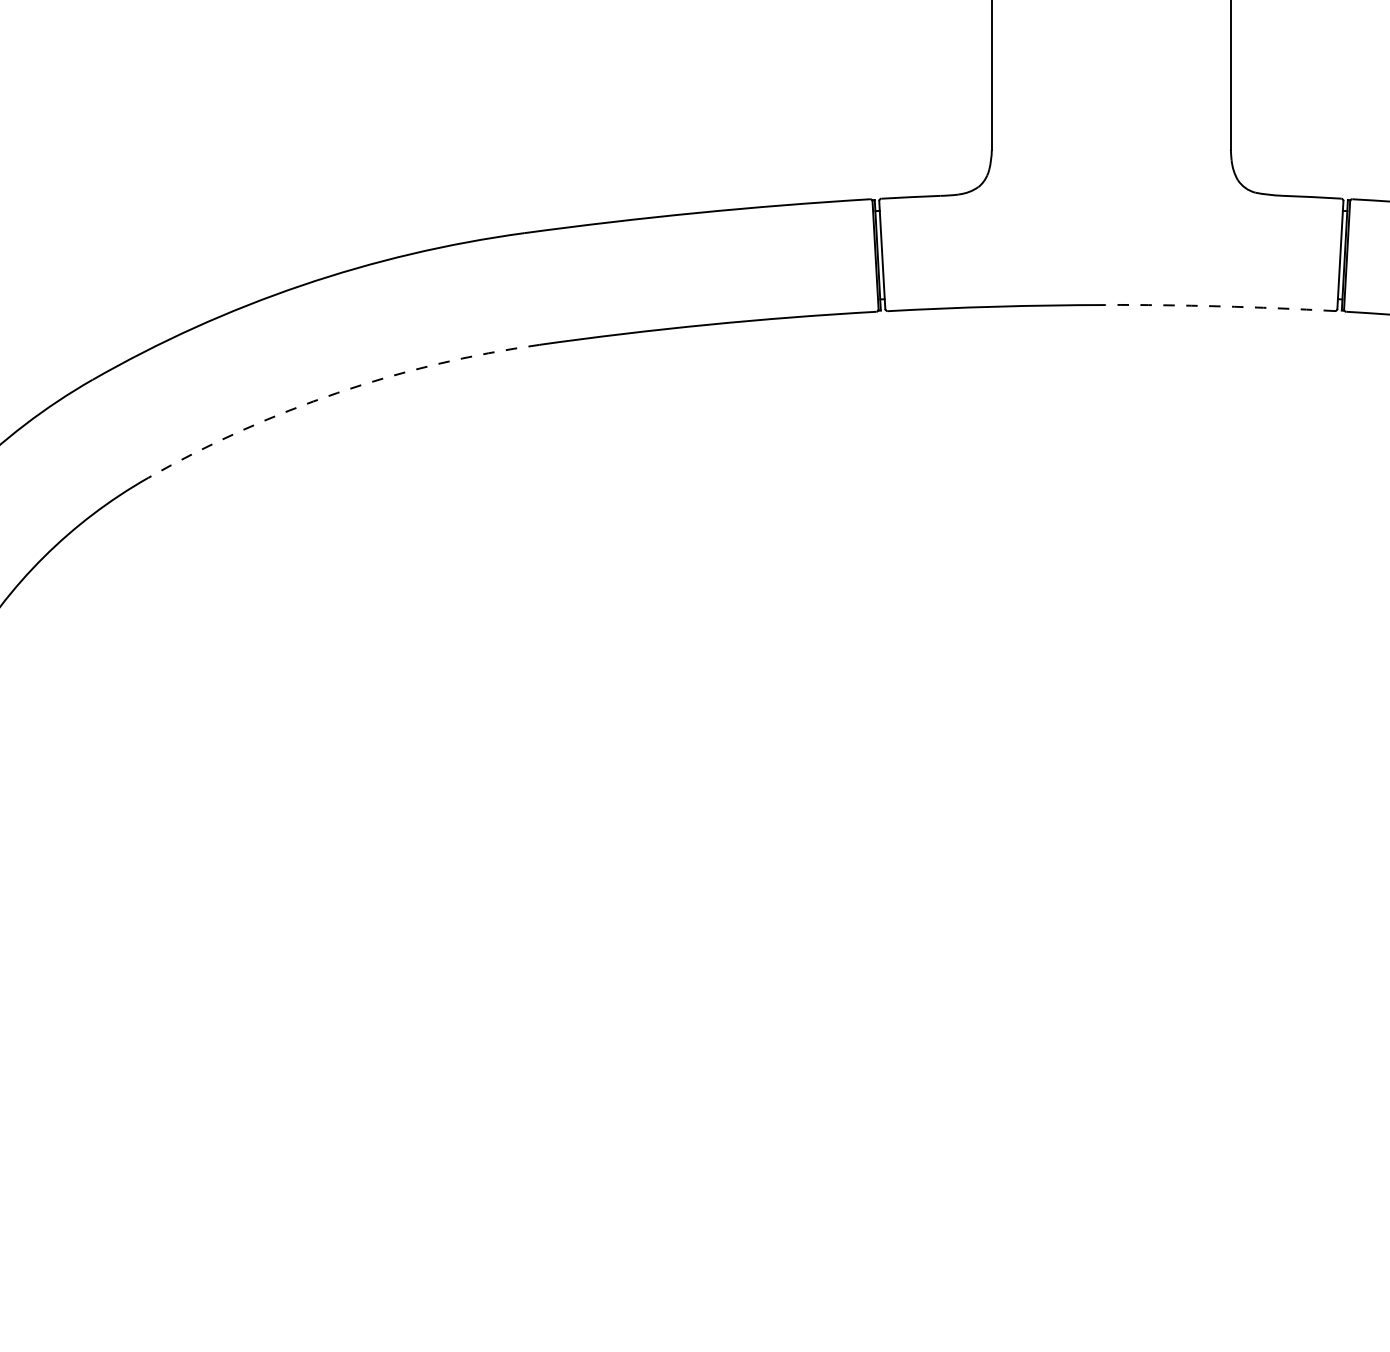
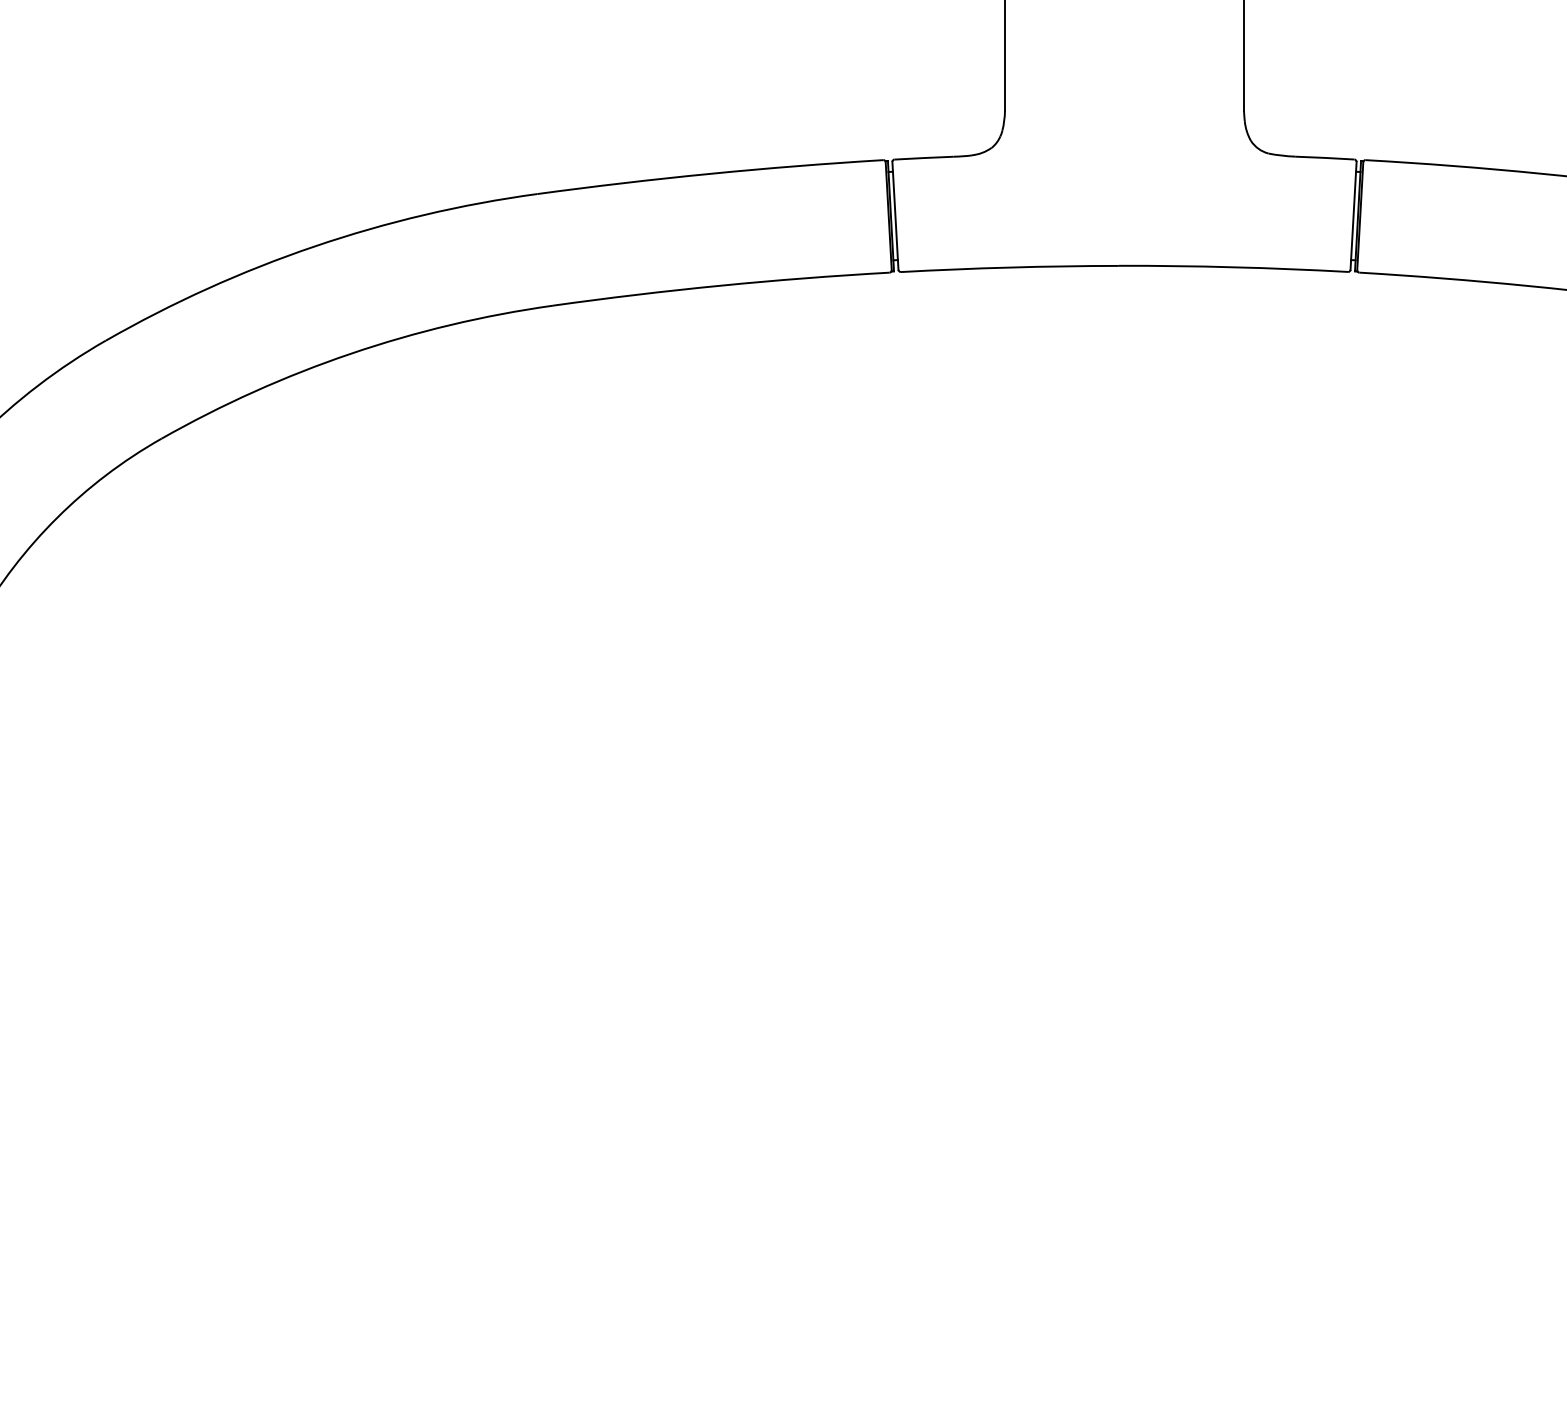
arc: (1220, 306) -> (1233, 267), dashed -> solid
arc: (337, 392) -> (350, 353), dashed -> solid

